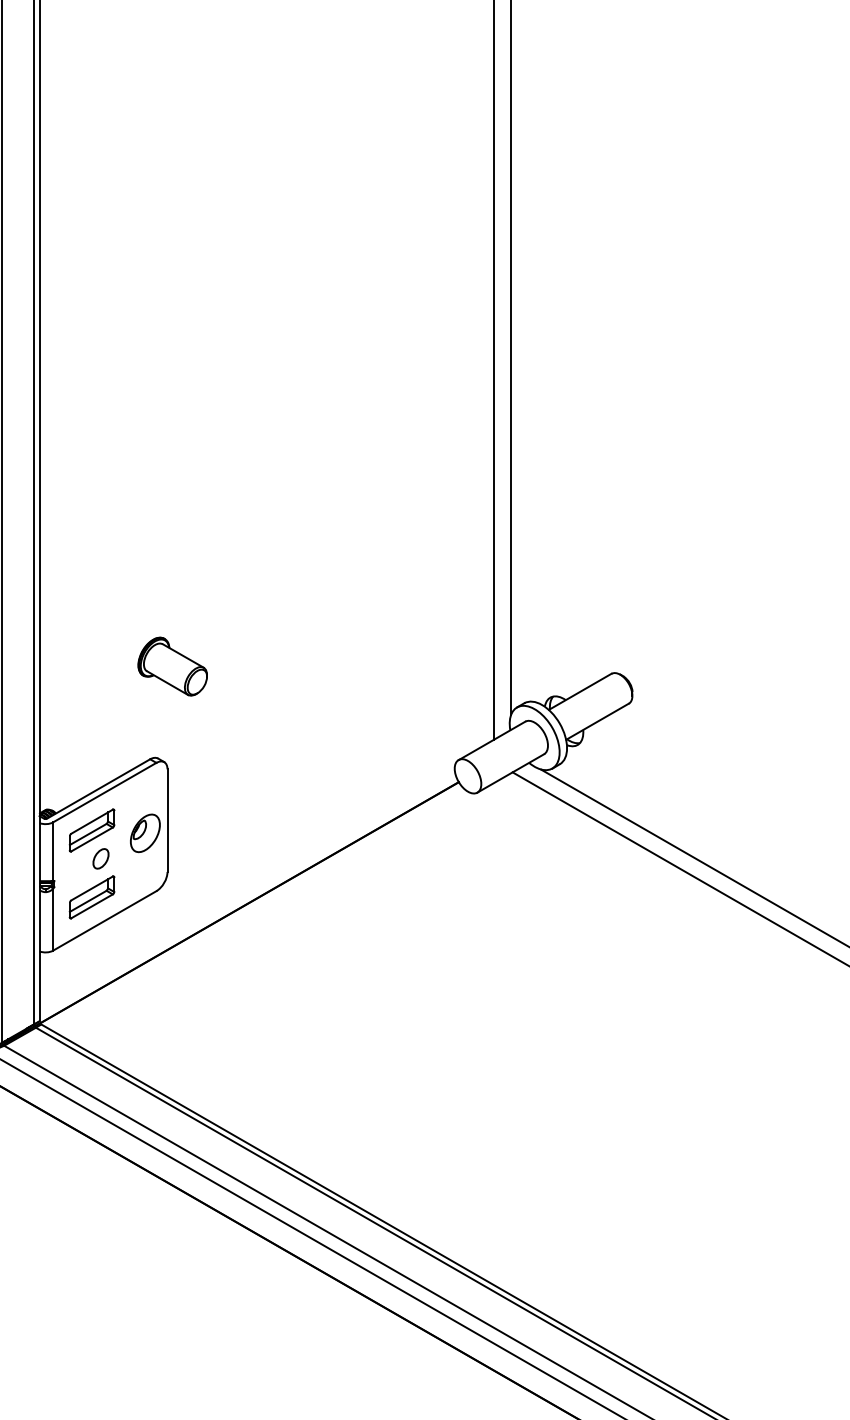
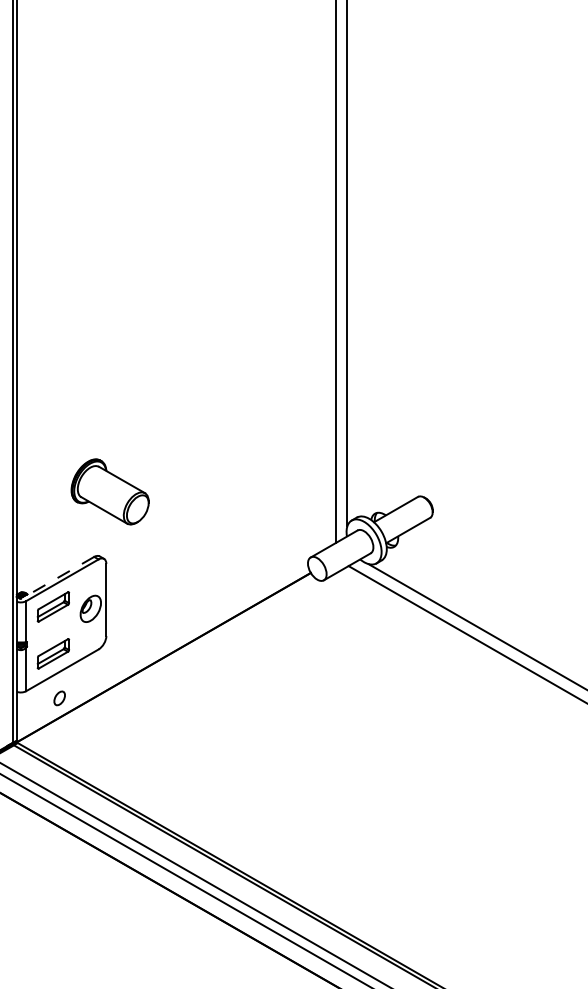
part: (172, 666) -> (109, 491), size x1.6
line: (98, 789) -> (57, 578), solid -> dashed
part: (100, 858) -> (59, 698), moved

